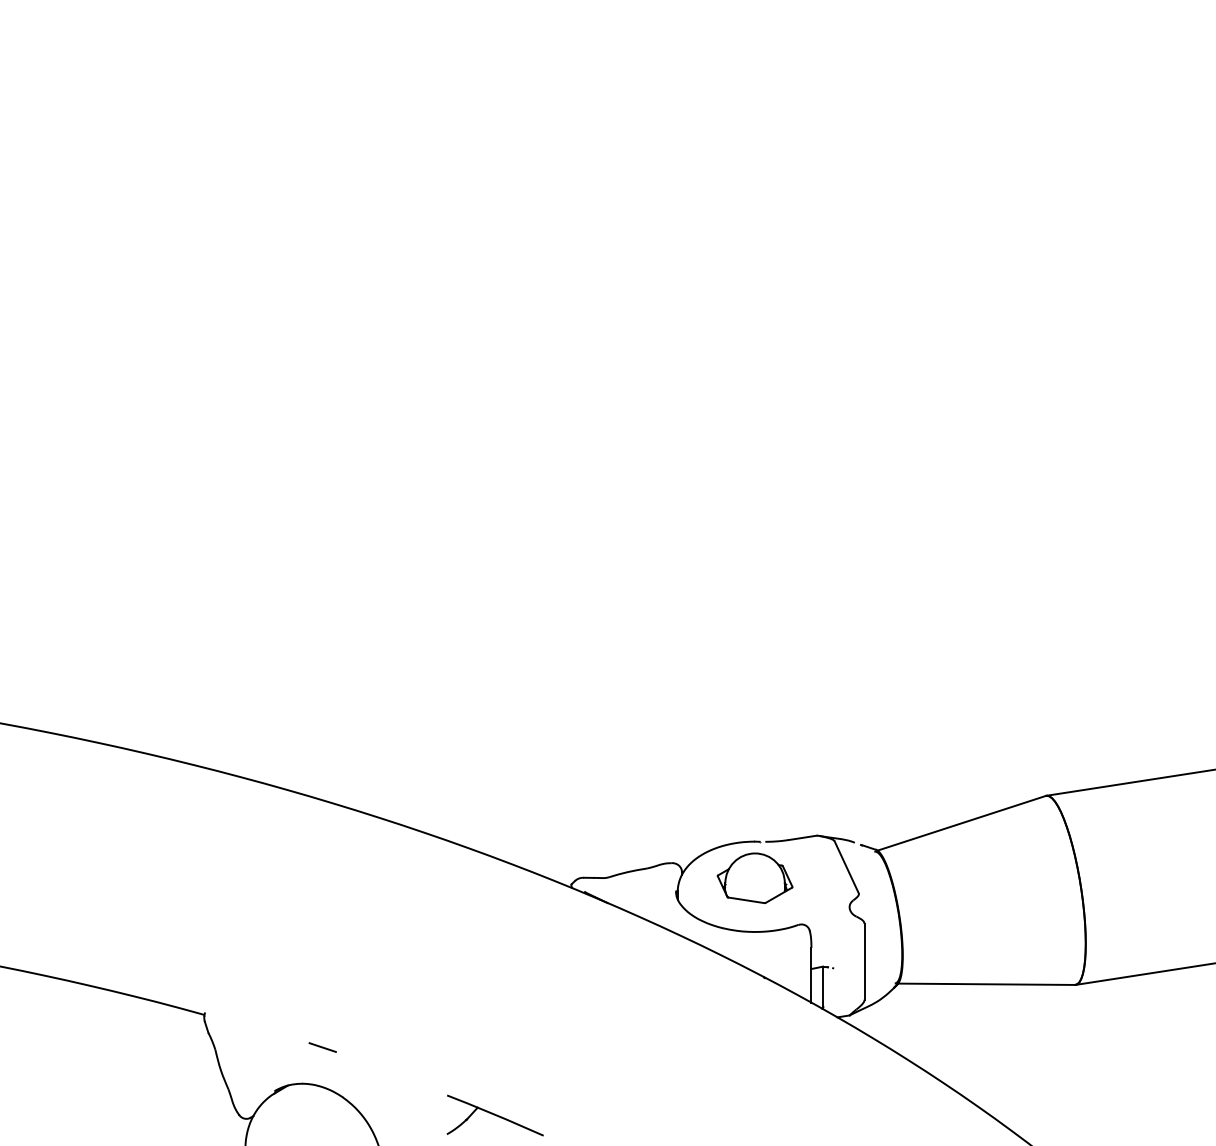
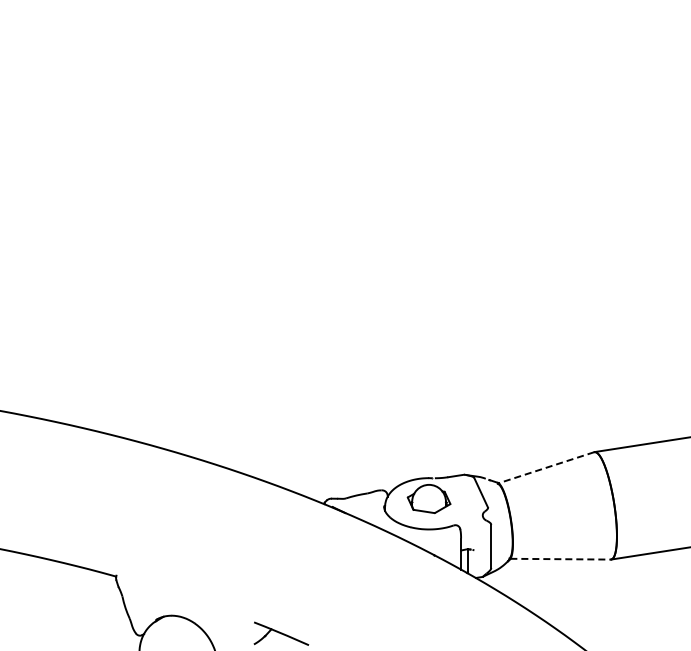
line: (959, 822) -> (545, 467), solid -> dashed
line: (988, 984) -> (561, 559), solid -> dashed
line: (322, 1046) -> (183, 594), removed

